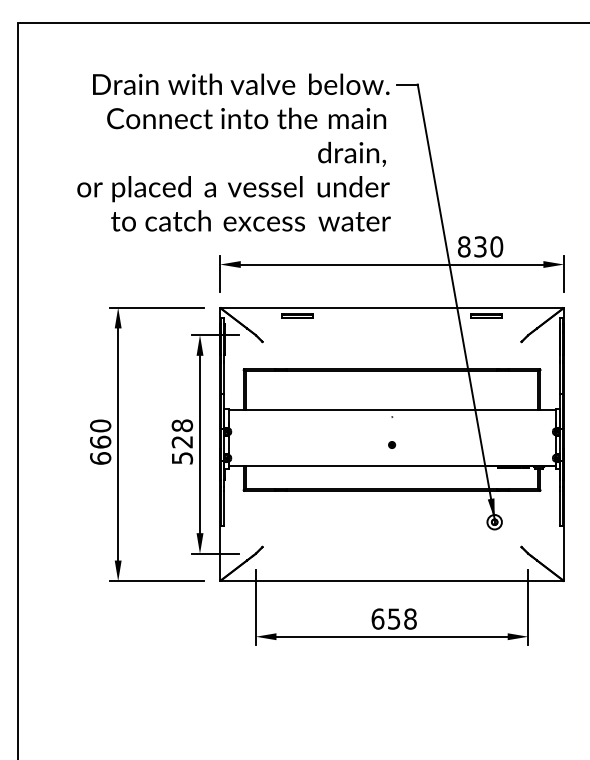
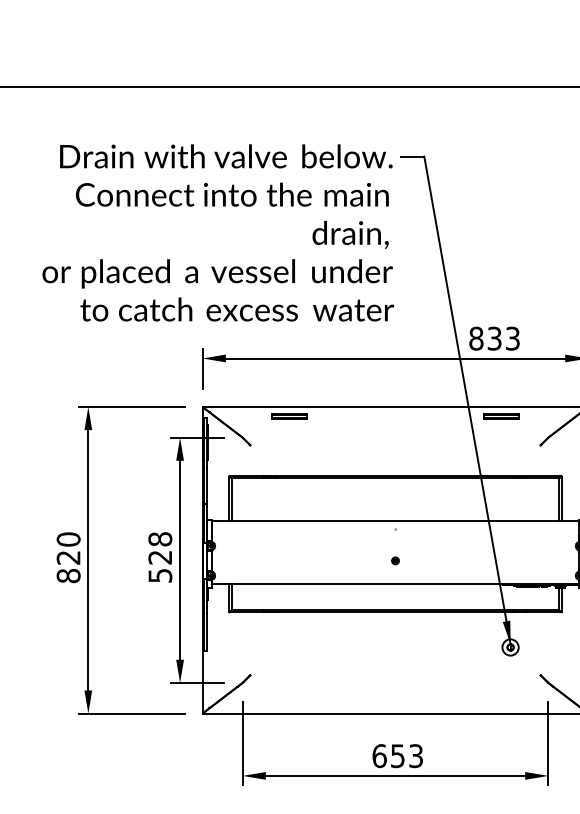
text: (496, 246) -> (512, 338), 830 -> 833
text: (100, 449) -> (68, 565), 660 -> 820
text: (410, 618) -> (416, 755), 658 -> 653

